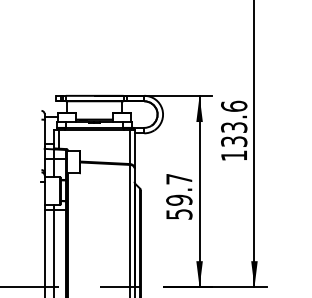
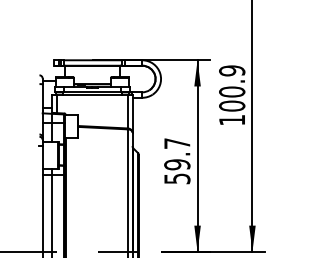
text: (234, 123) -> (232, 87), 133.6 -> 100.9

